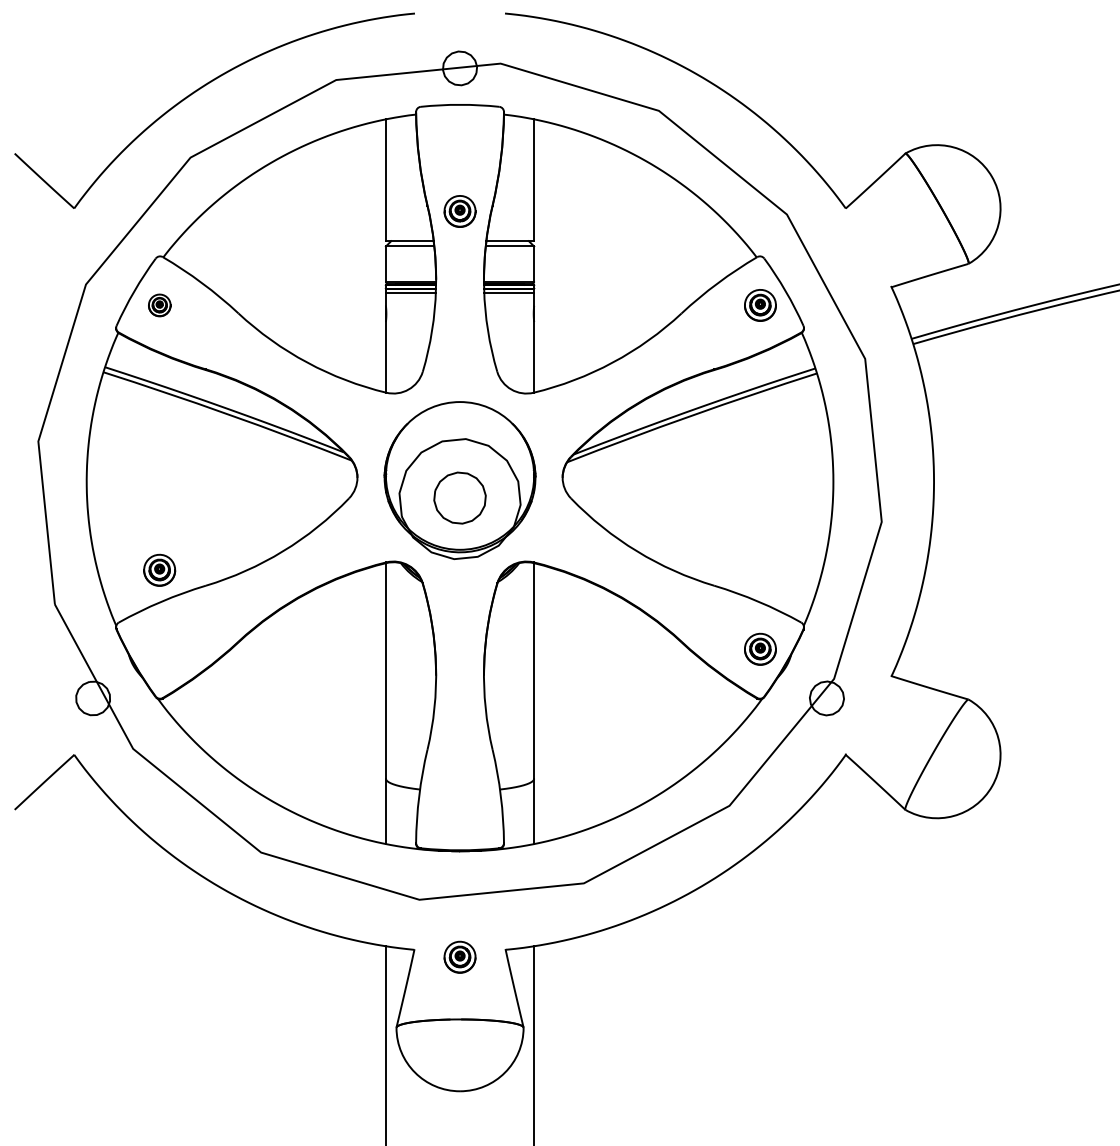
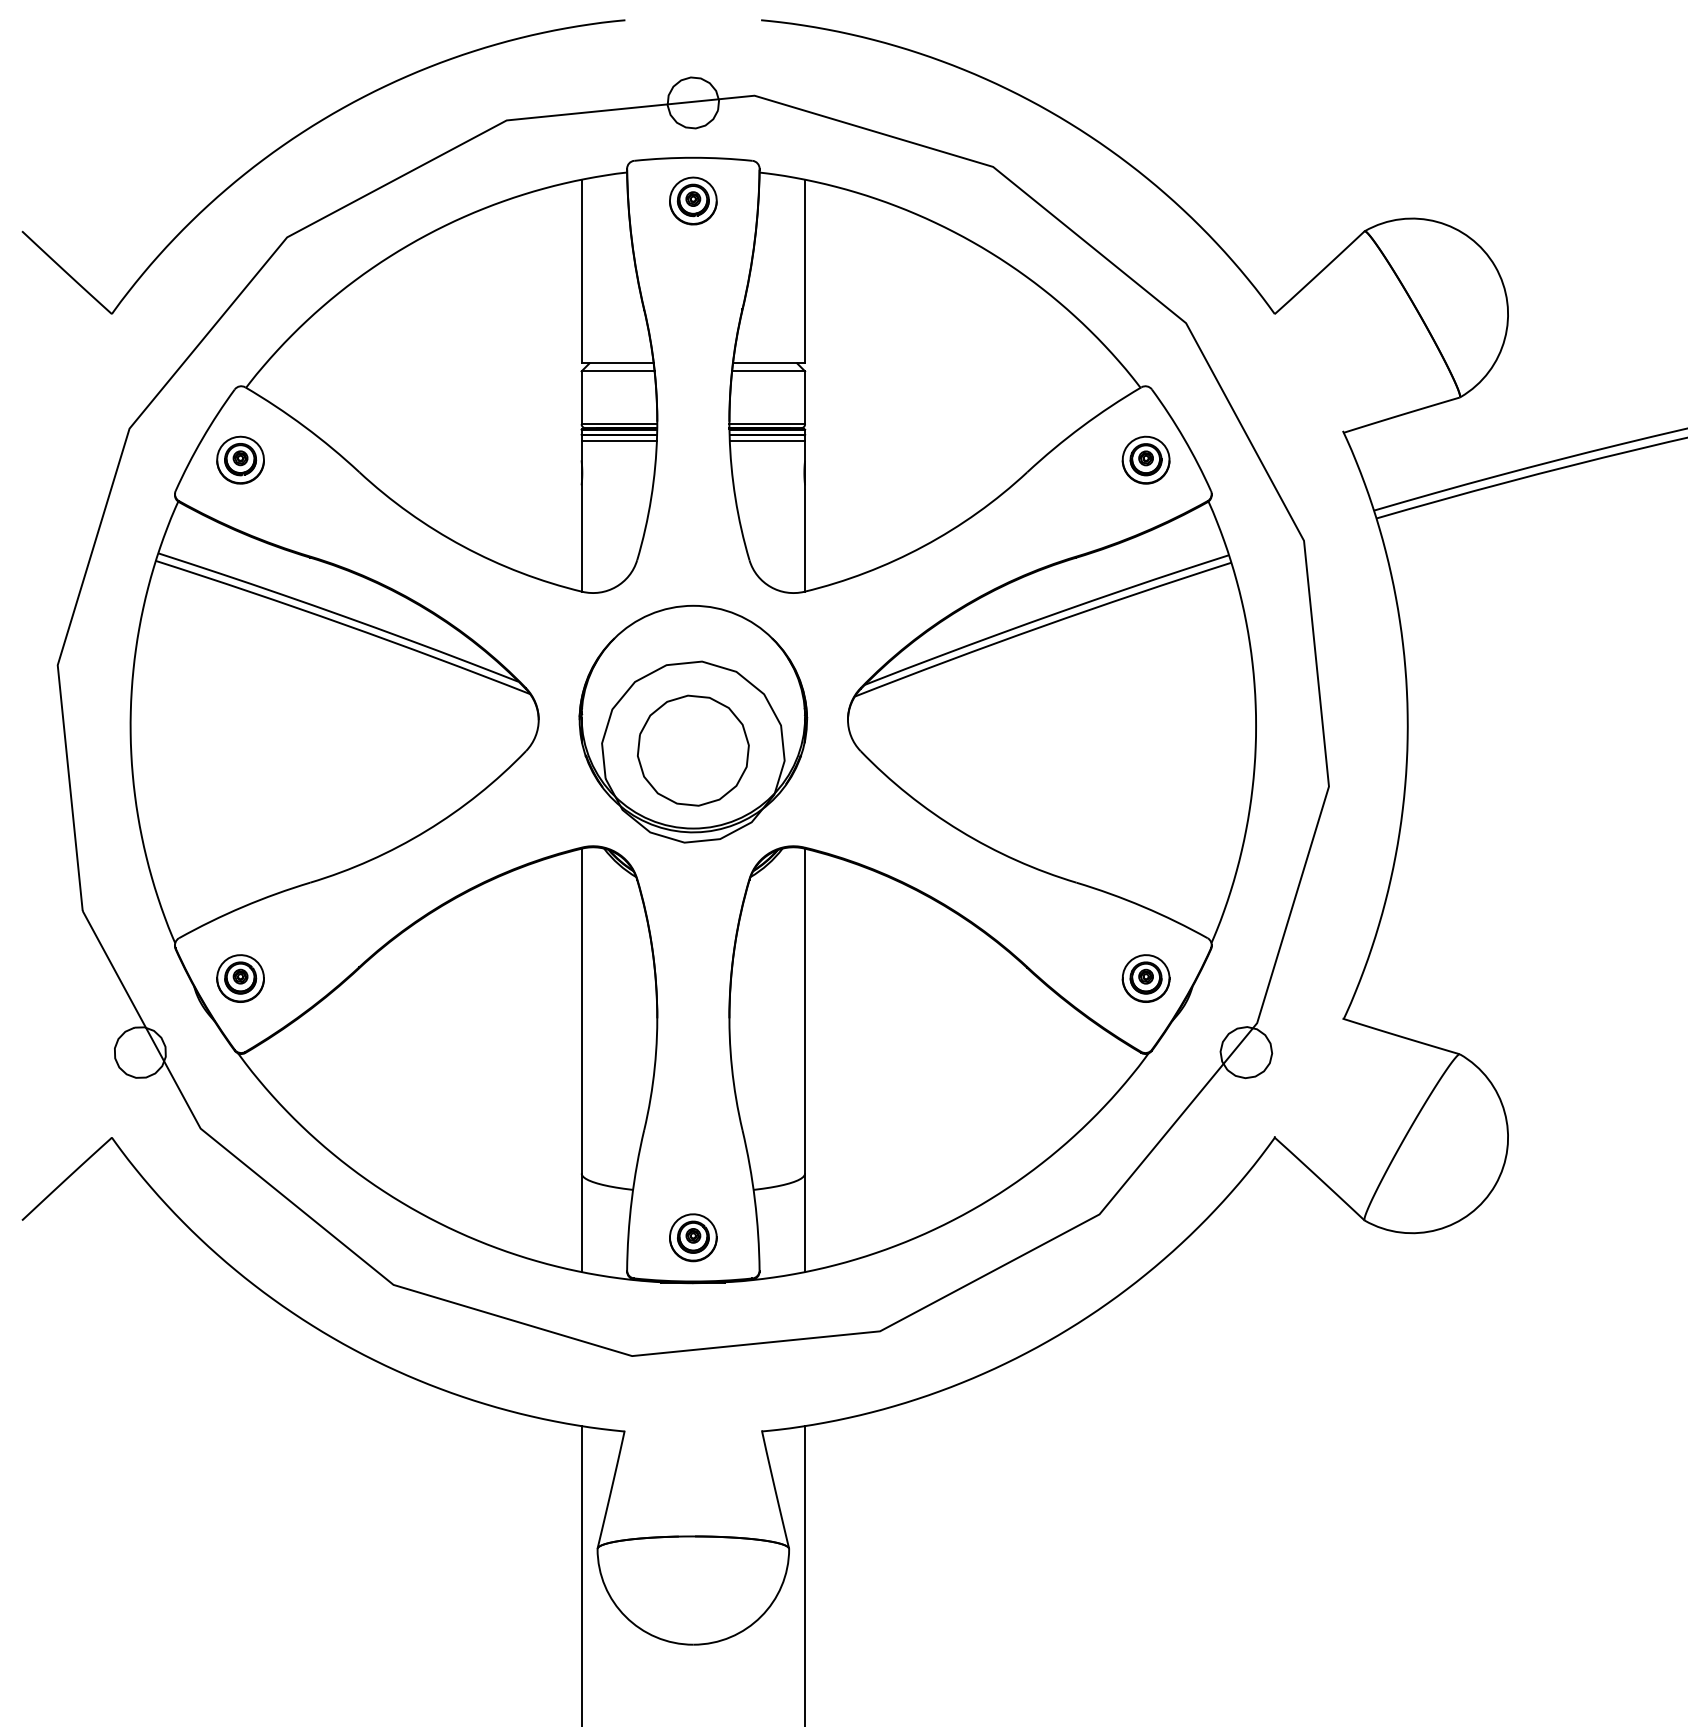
part: (459, 211) -> (692, 201), moved
part: (159, 305) -> (240, 460), size x1.43
part: (459, 497) -> (692, 749), size x1.43
part: (159, 569) -> (240, 977), moved
part: (459, 956) -> (692, 1236), moved

